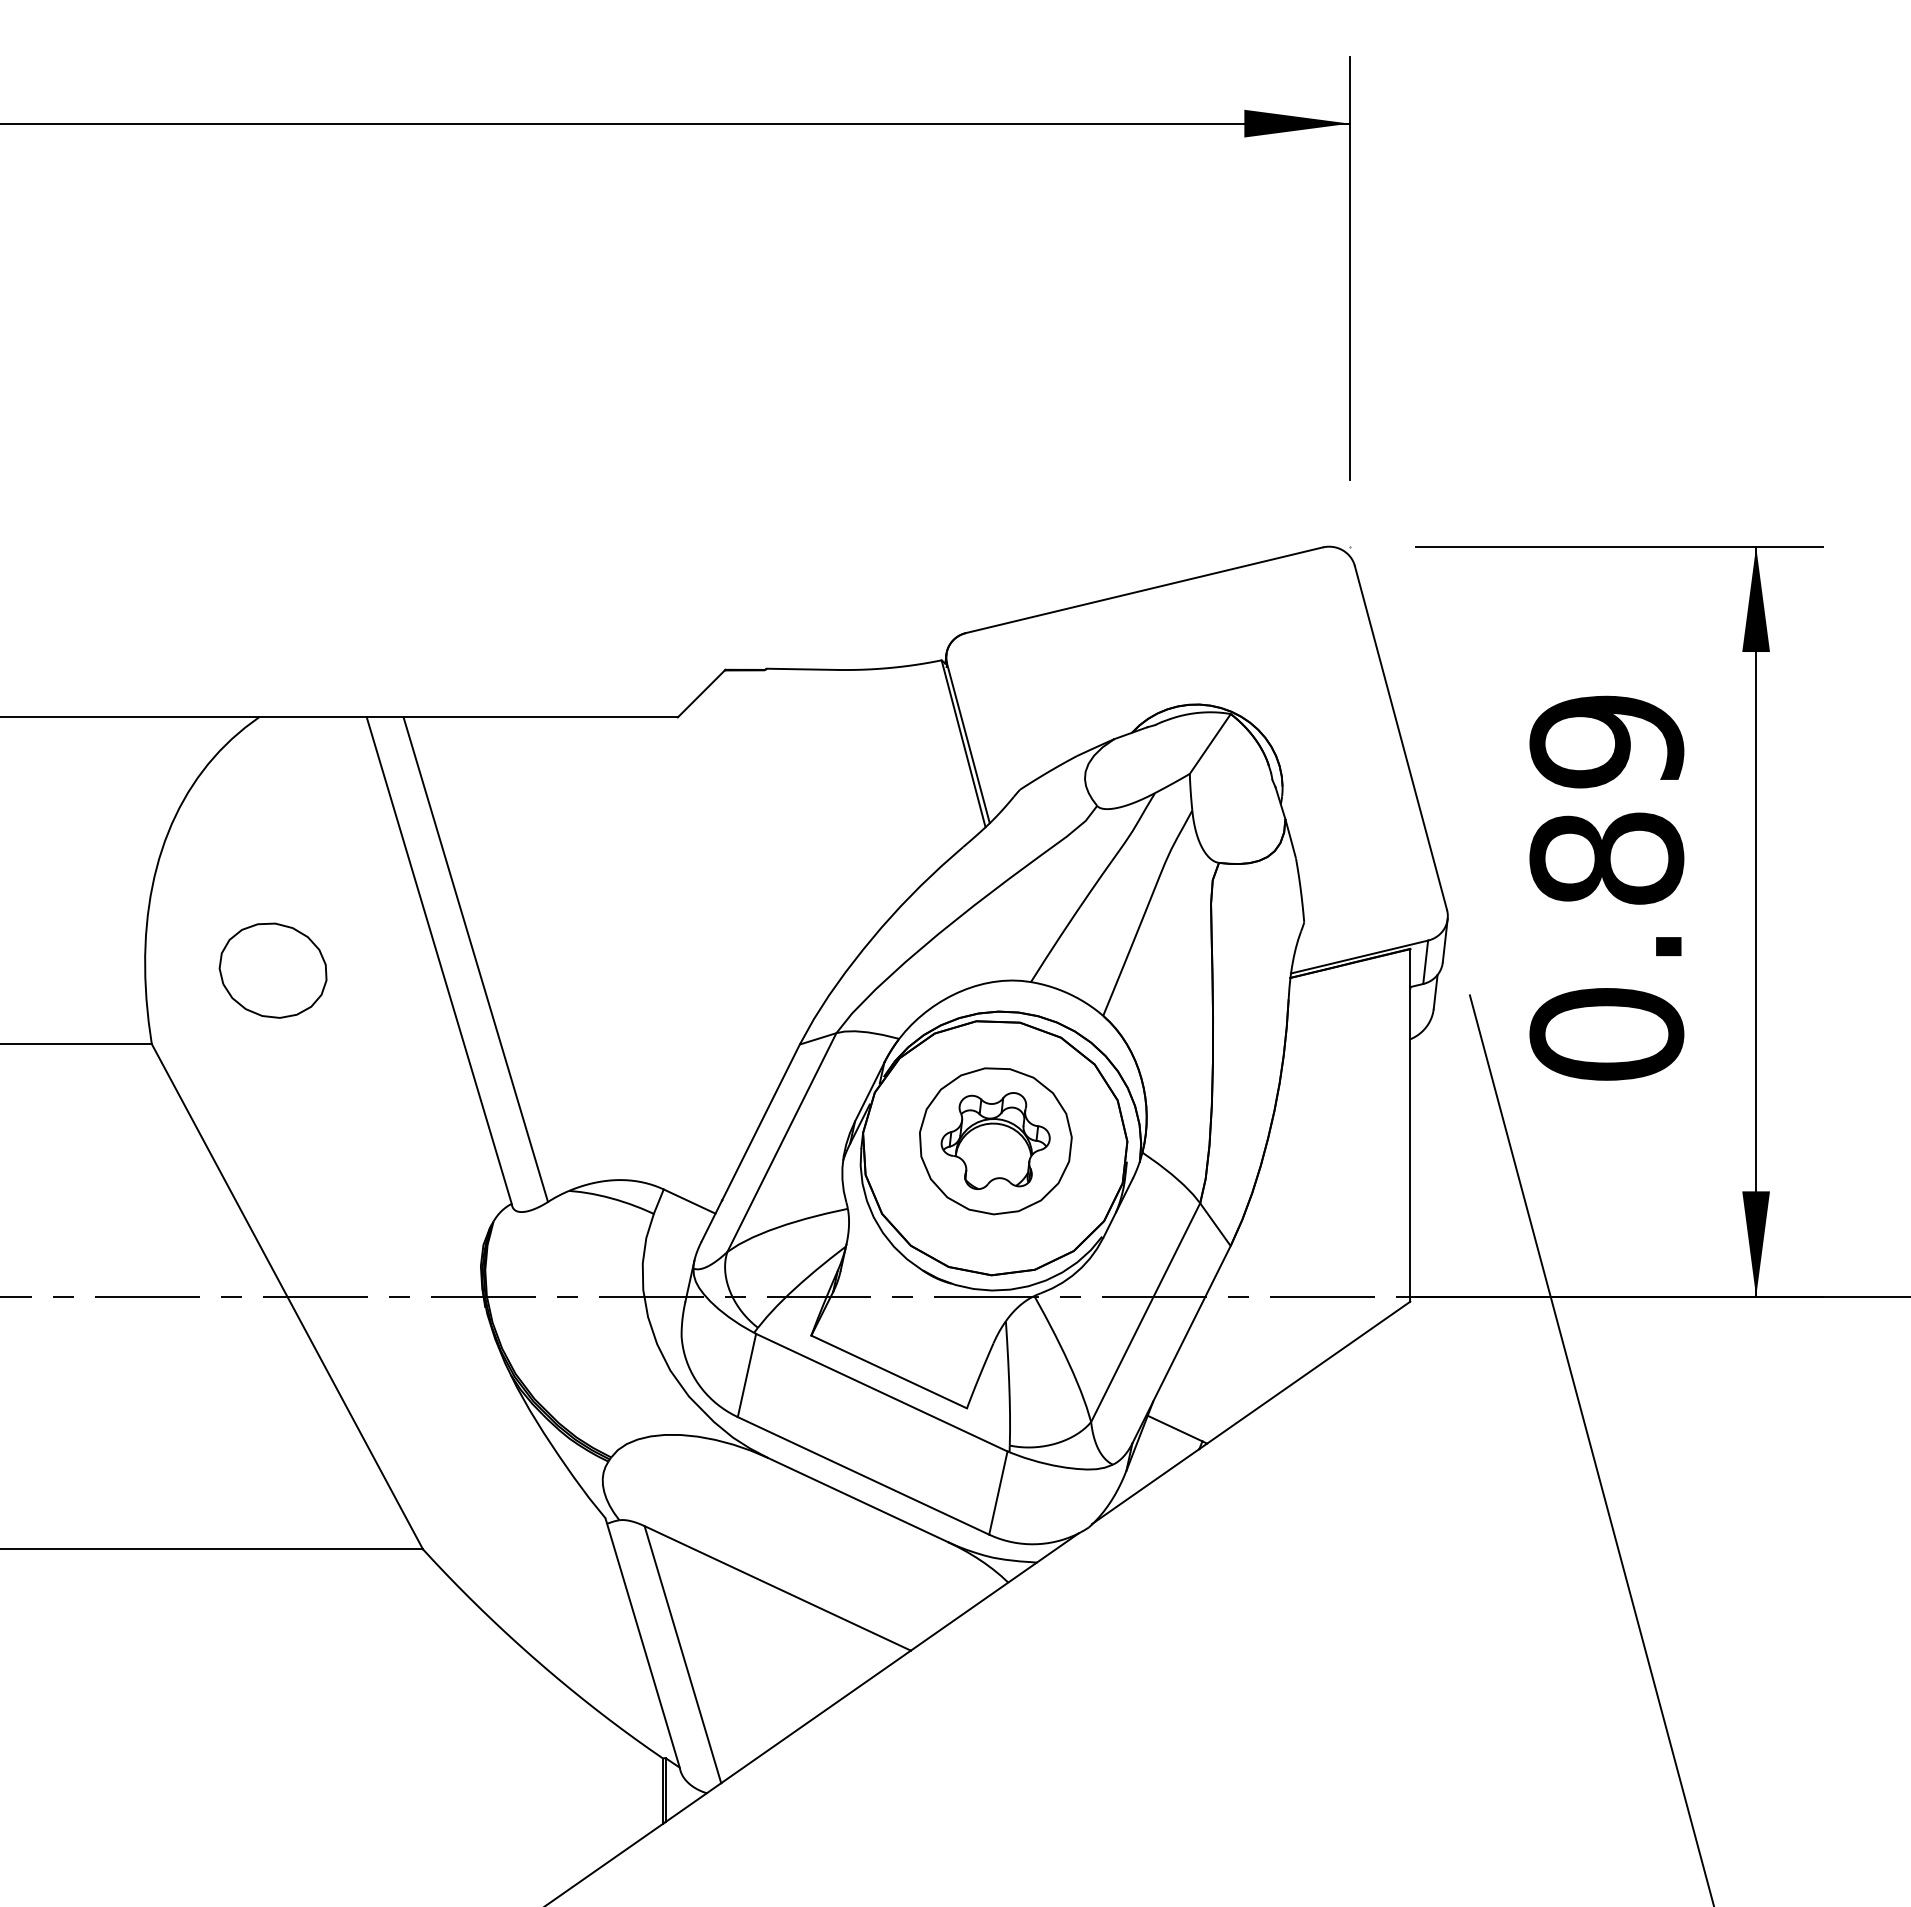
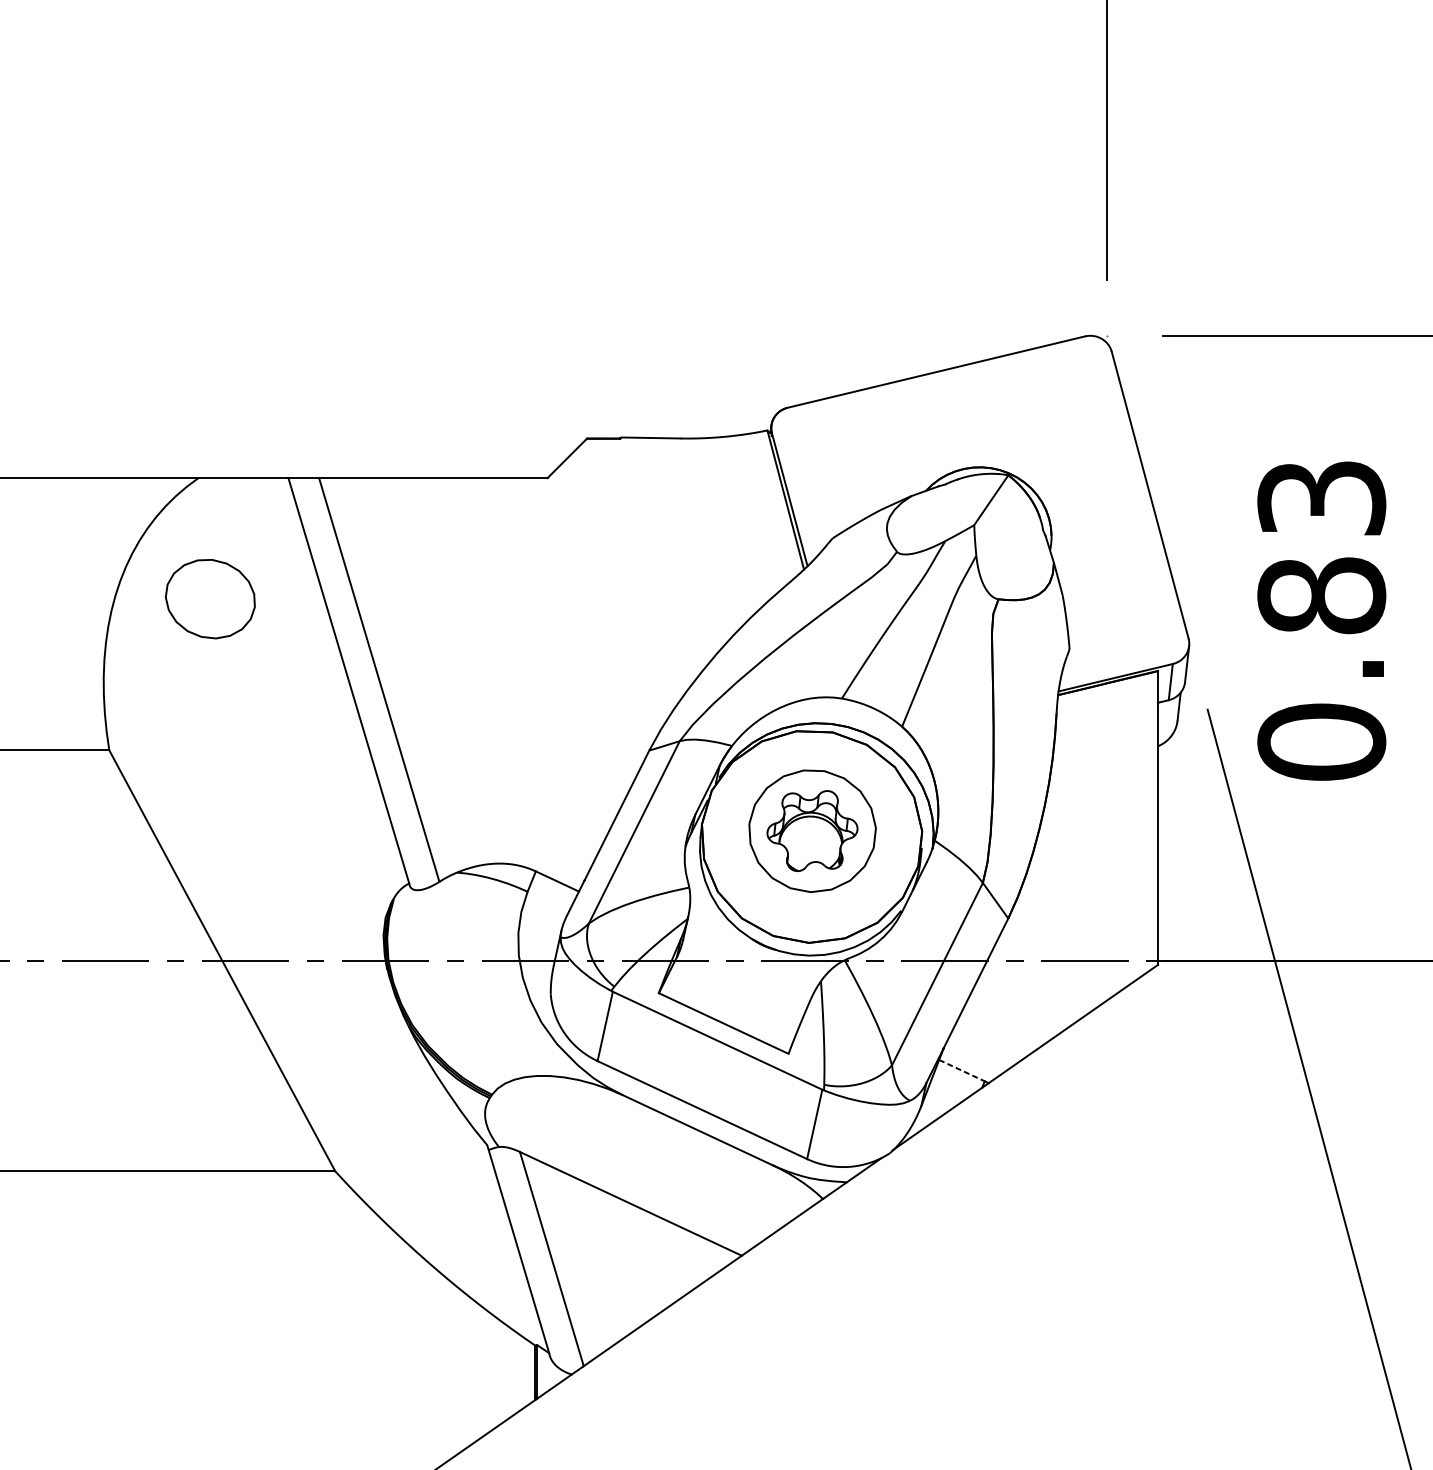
text: (1606, 741) -> (1321, 498), 0.89 -> 0.83
part: (272, 970) -> (209, 598), moved
line: (1175, 1428) -> (962, 1070), solid -> dashed

